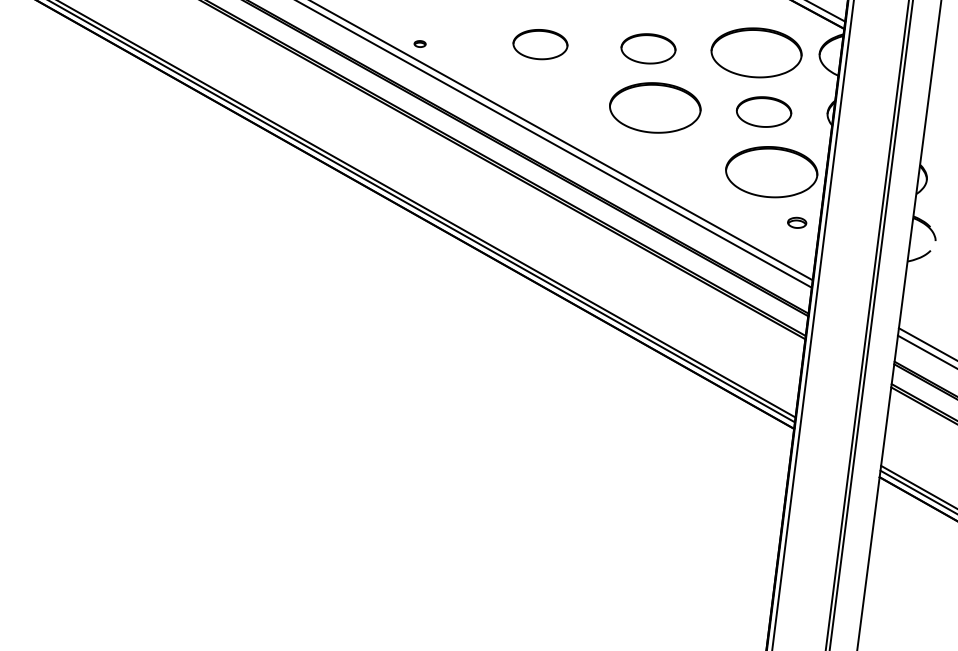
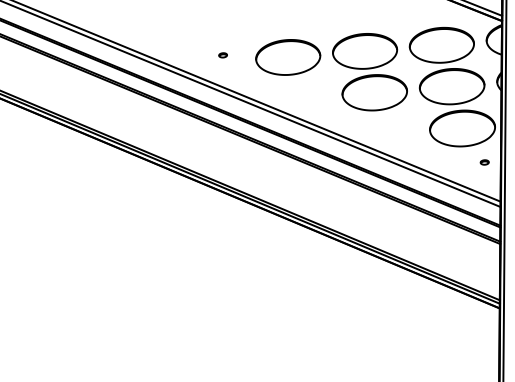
part: (419, 43) -> (222, 55), moved
part: (540, 44) -> (288, 57), size x1.67
part: (648, 48) -> (365, 51), size x1.67
part: (763, 111) -> (451, 86), size x1.67
part: (796, 223) -> (484, 162), size x0.62

